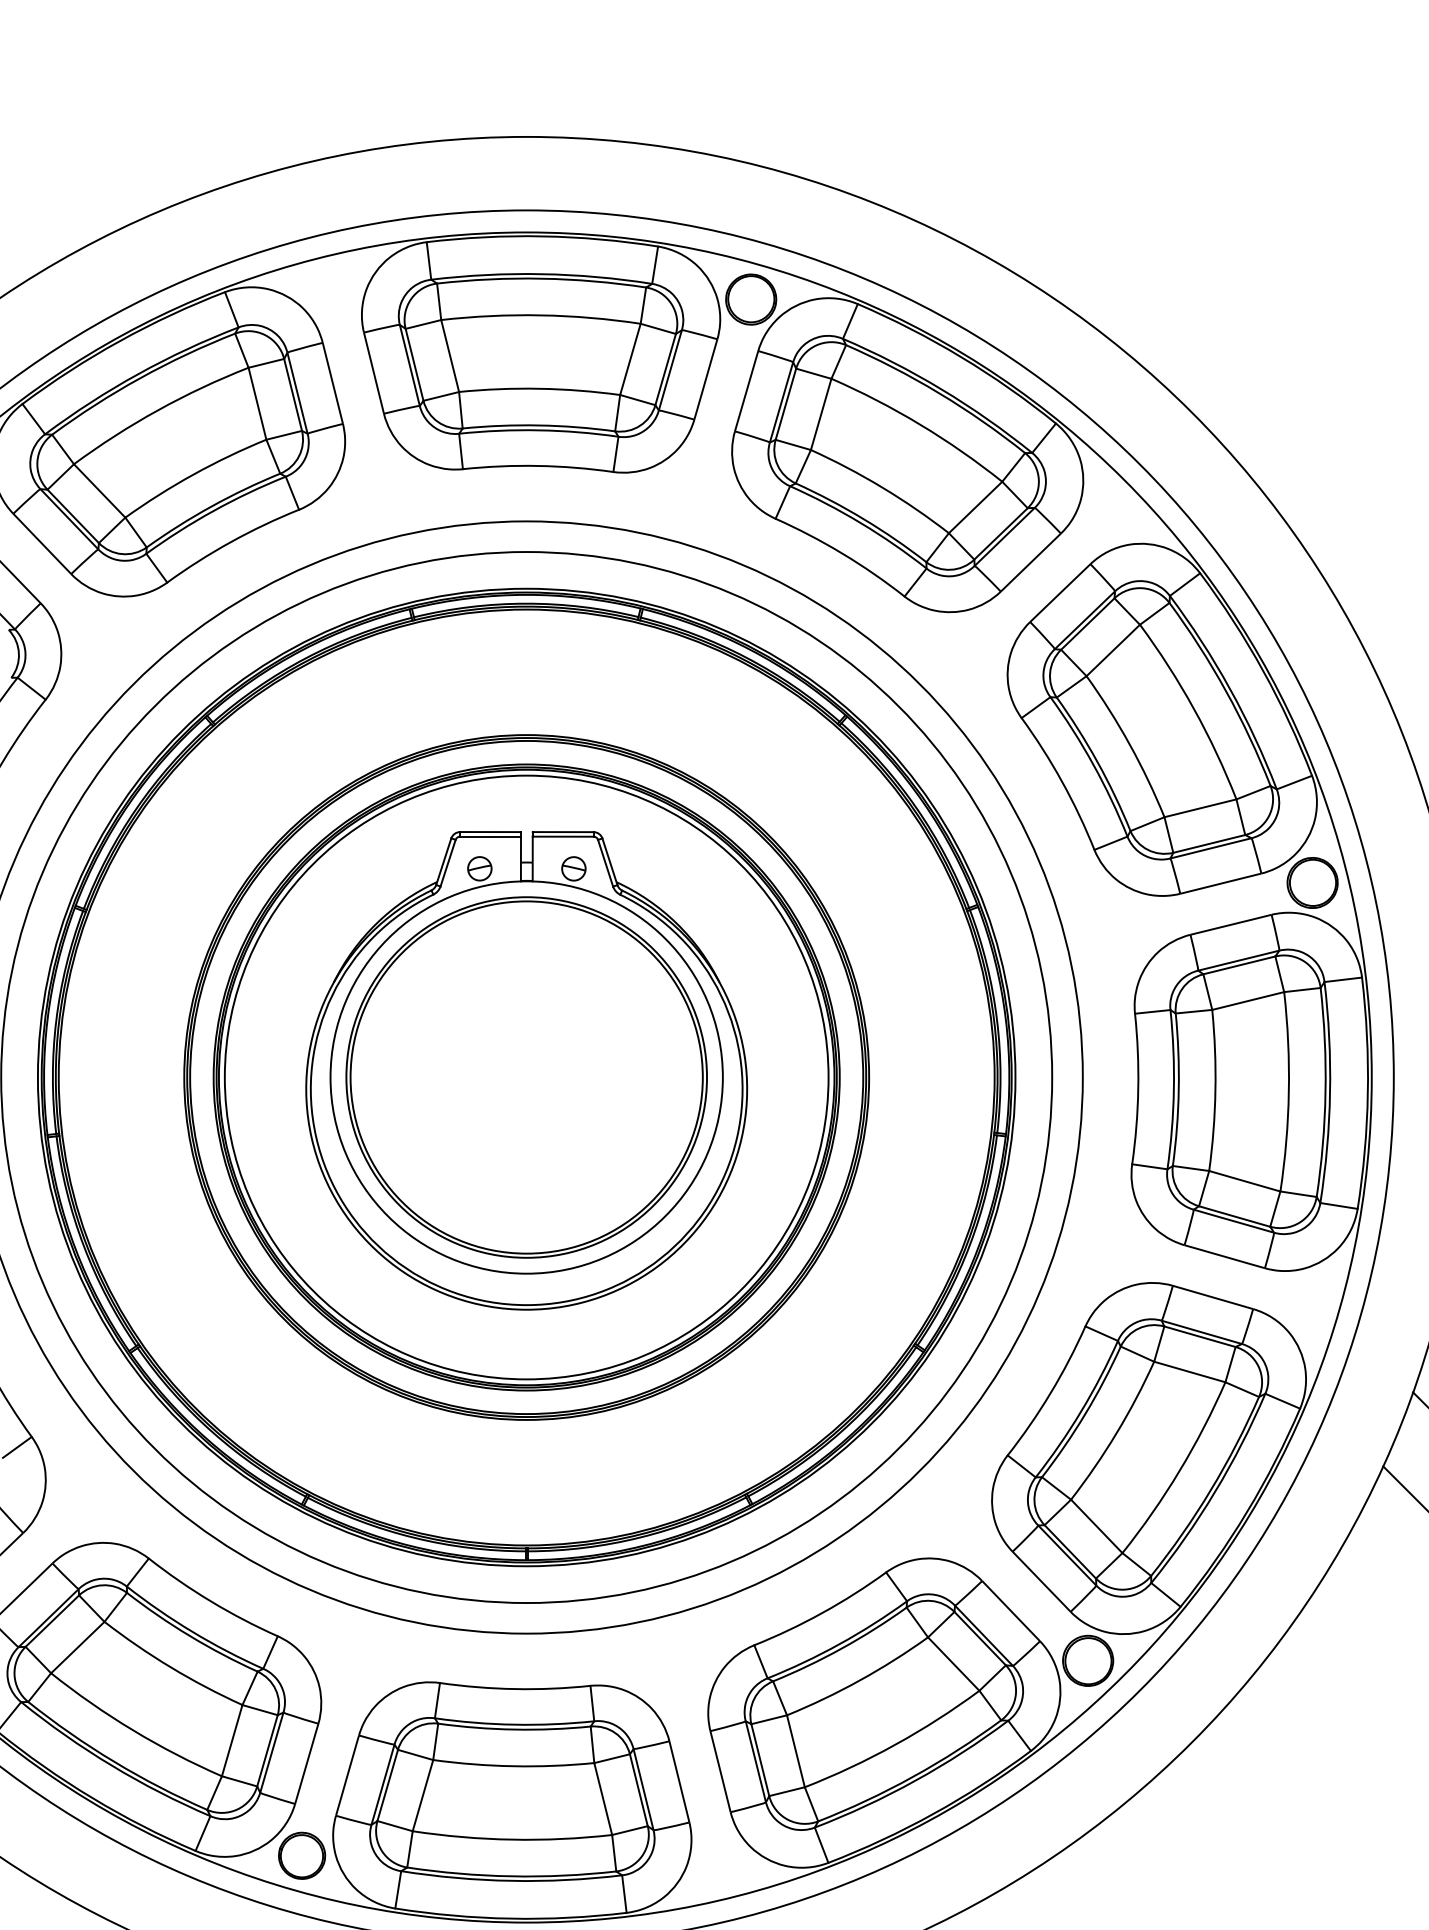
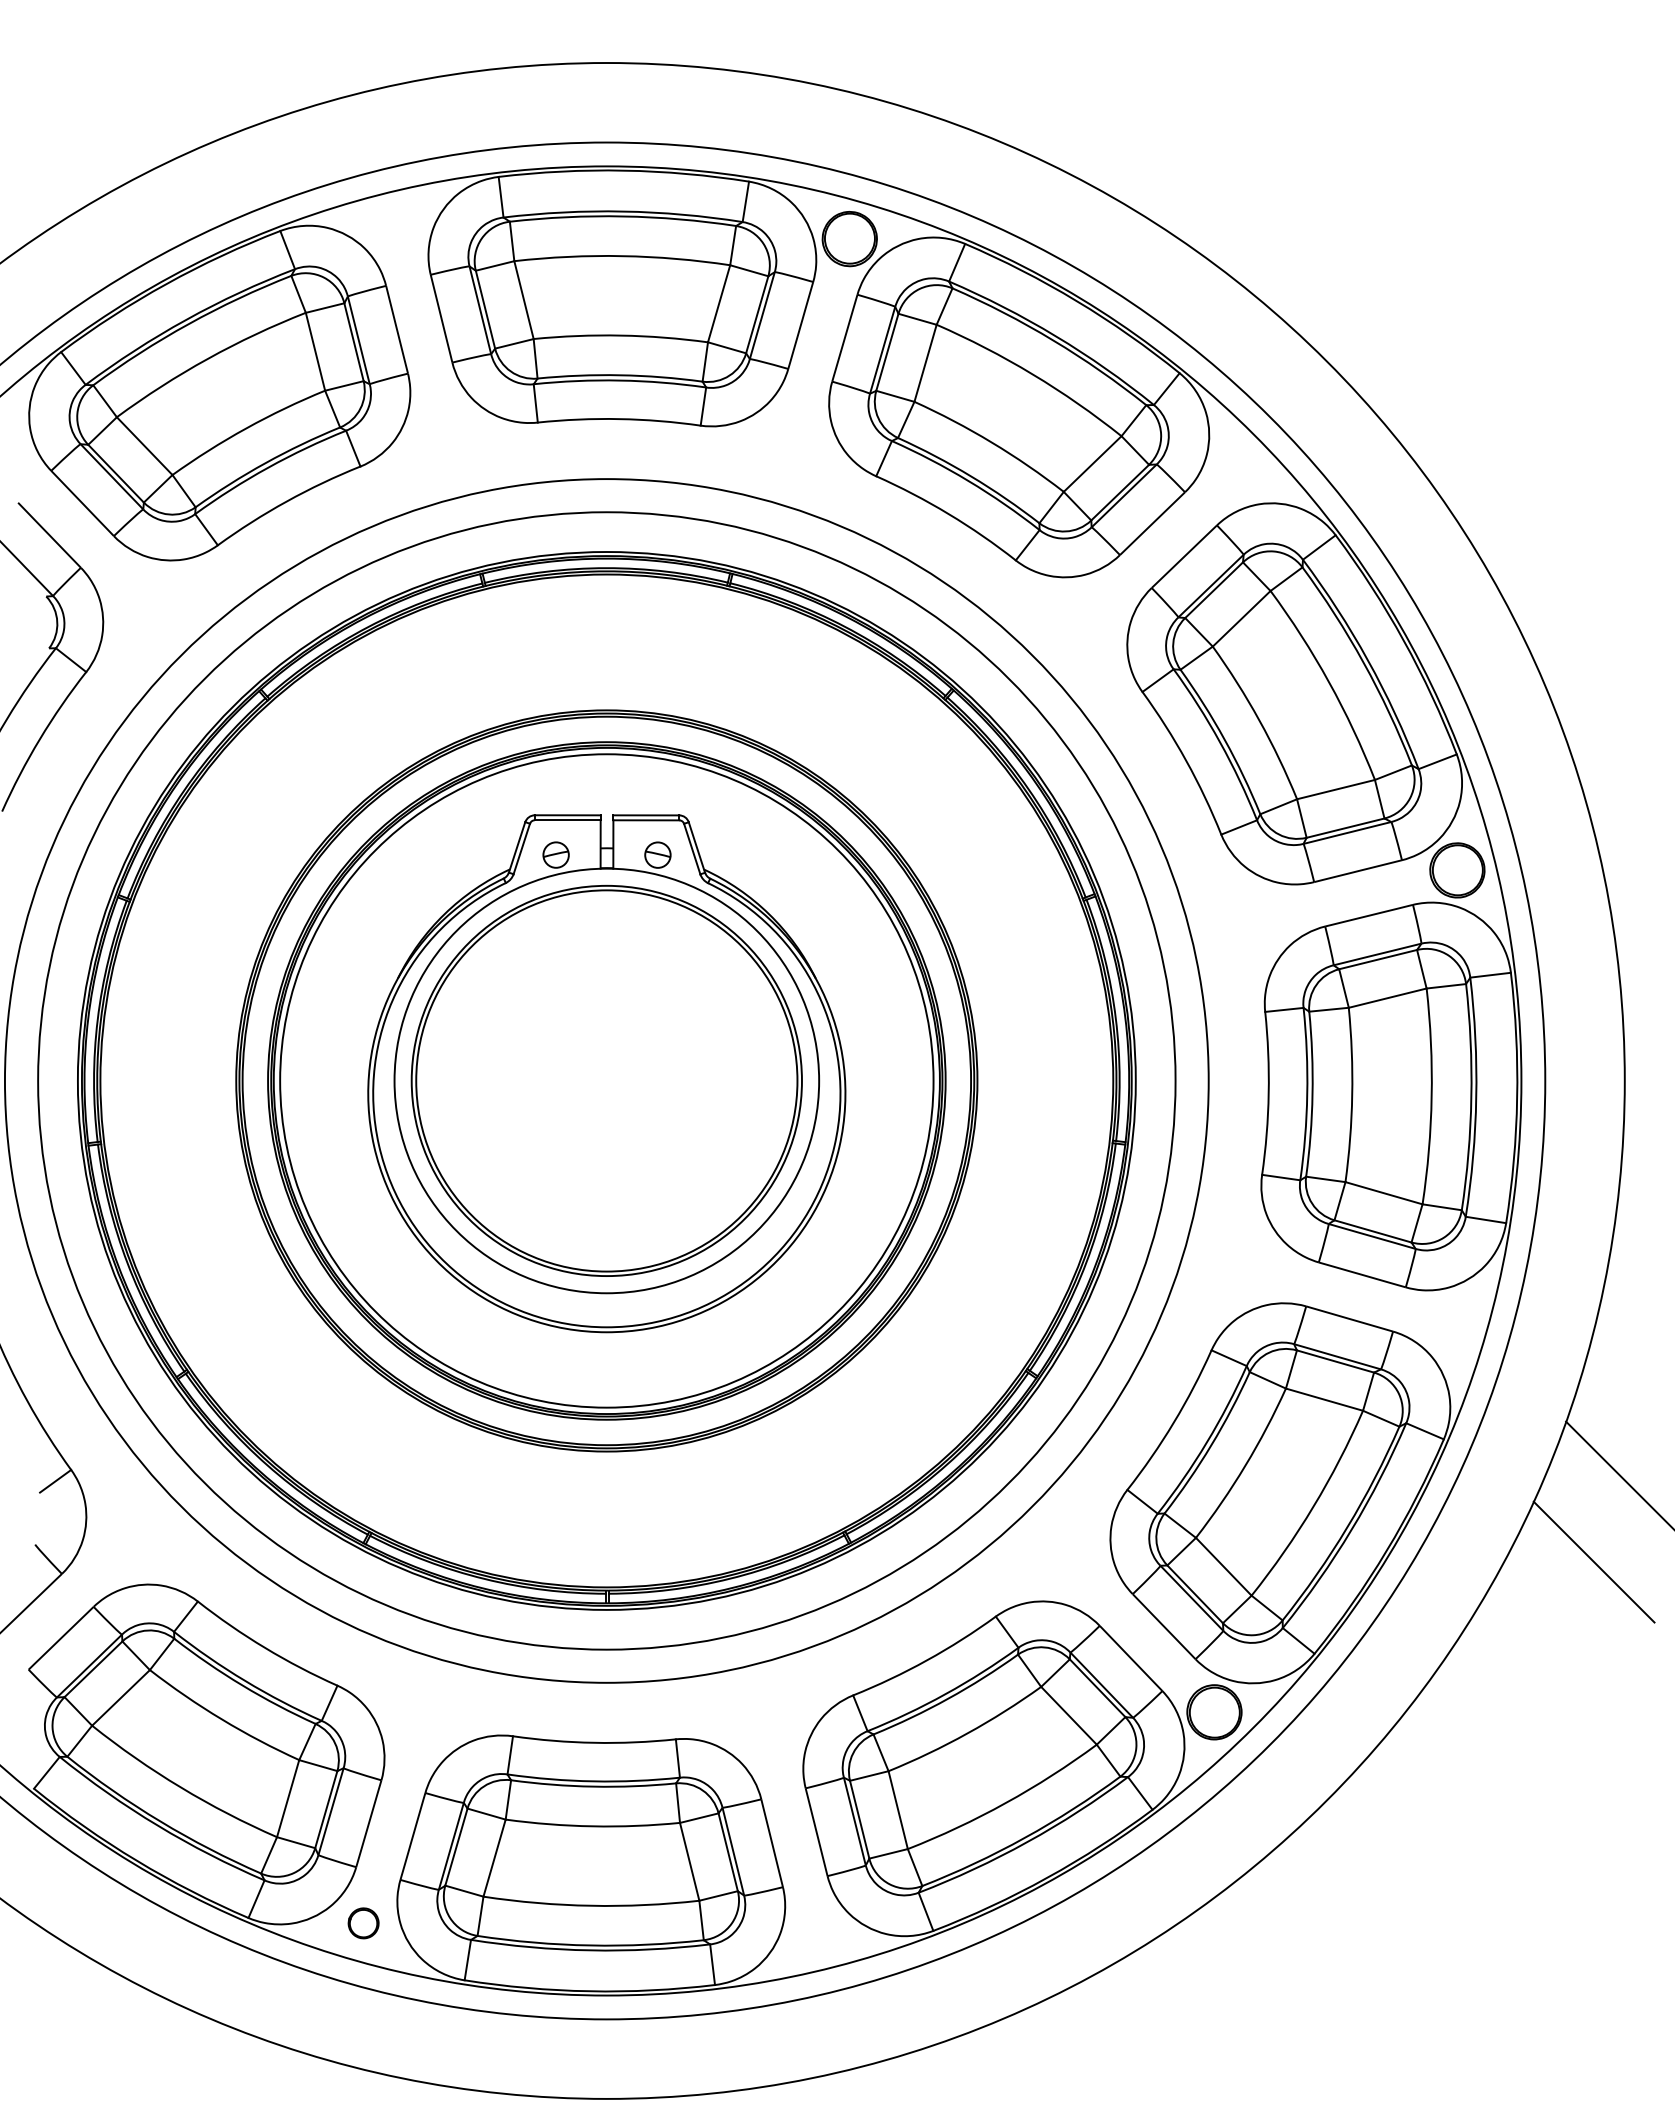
part: (301, 1856) -> (363, 1923), size x0.6

